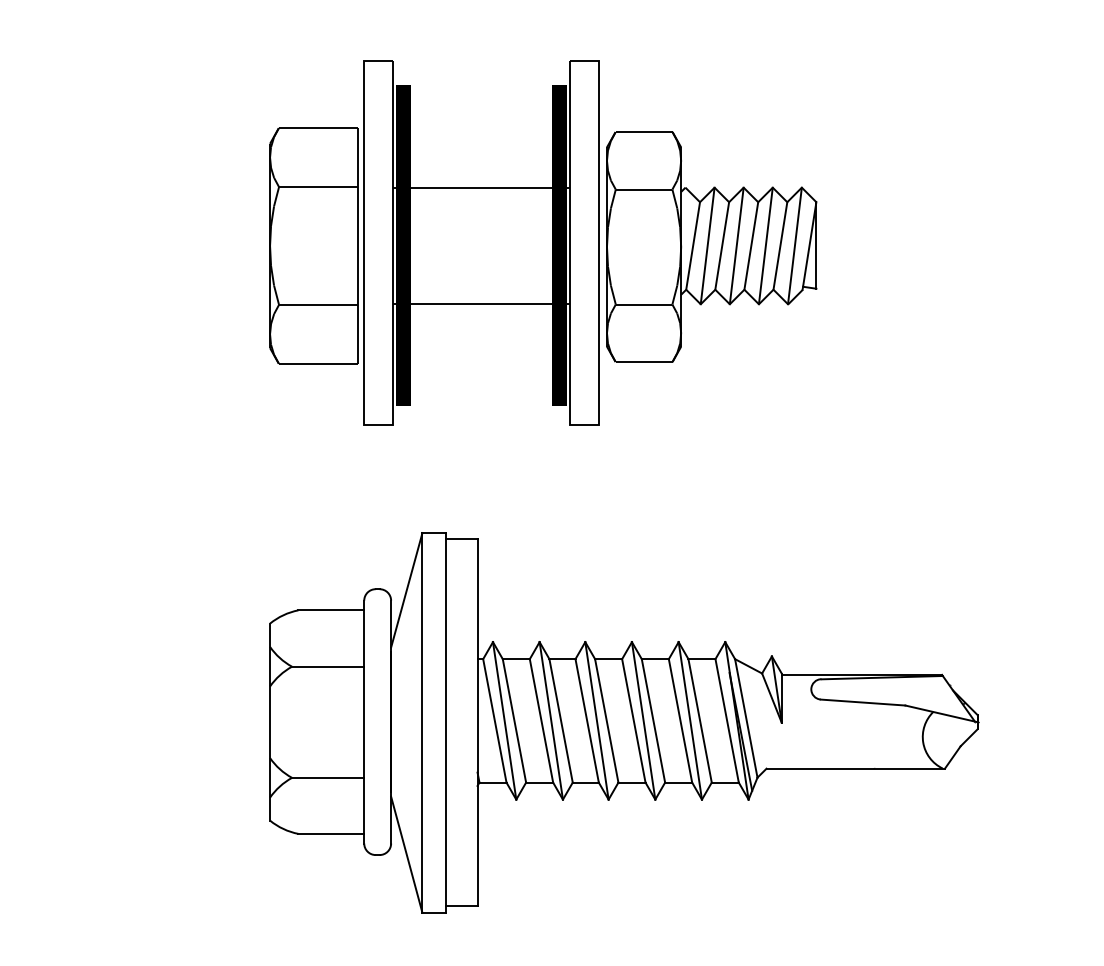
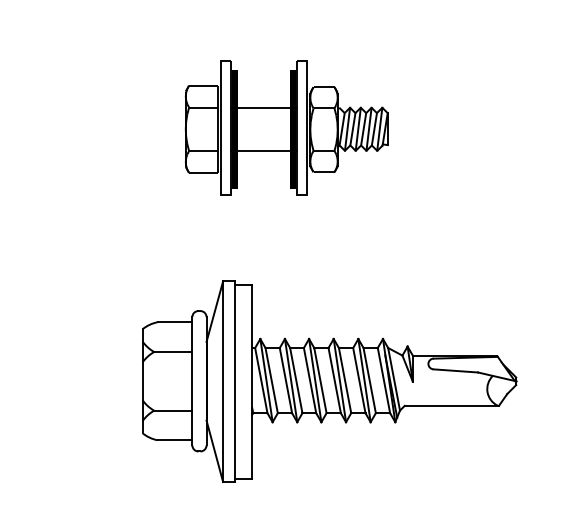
part: (542, 241) -> (286, 127), size x0.7

